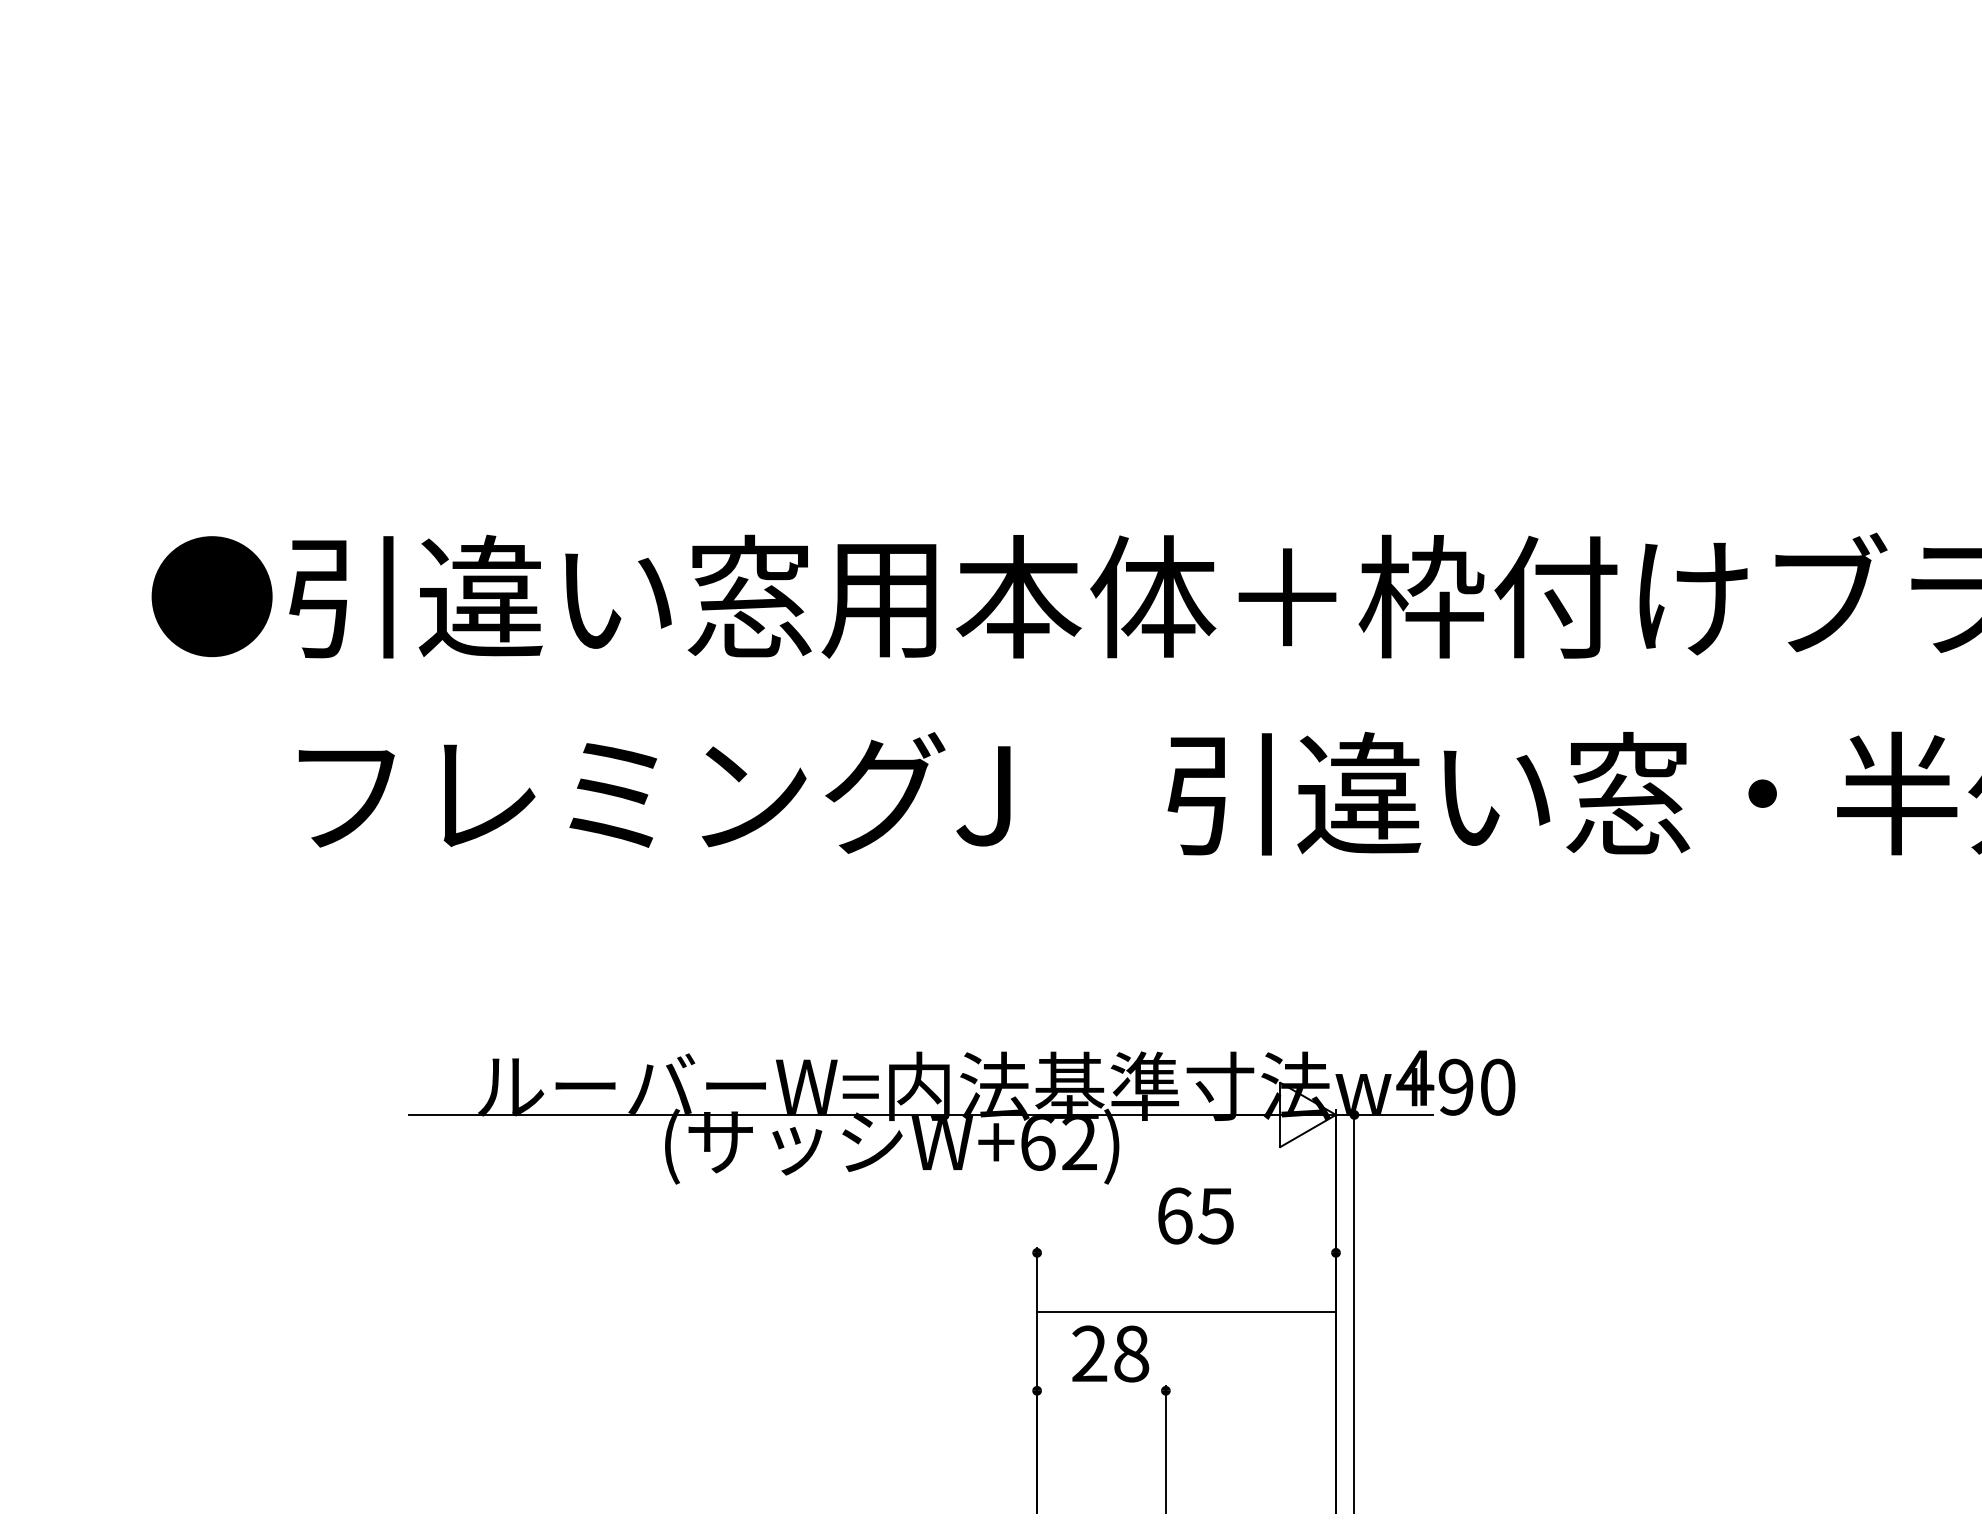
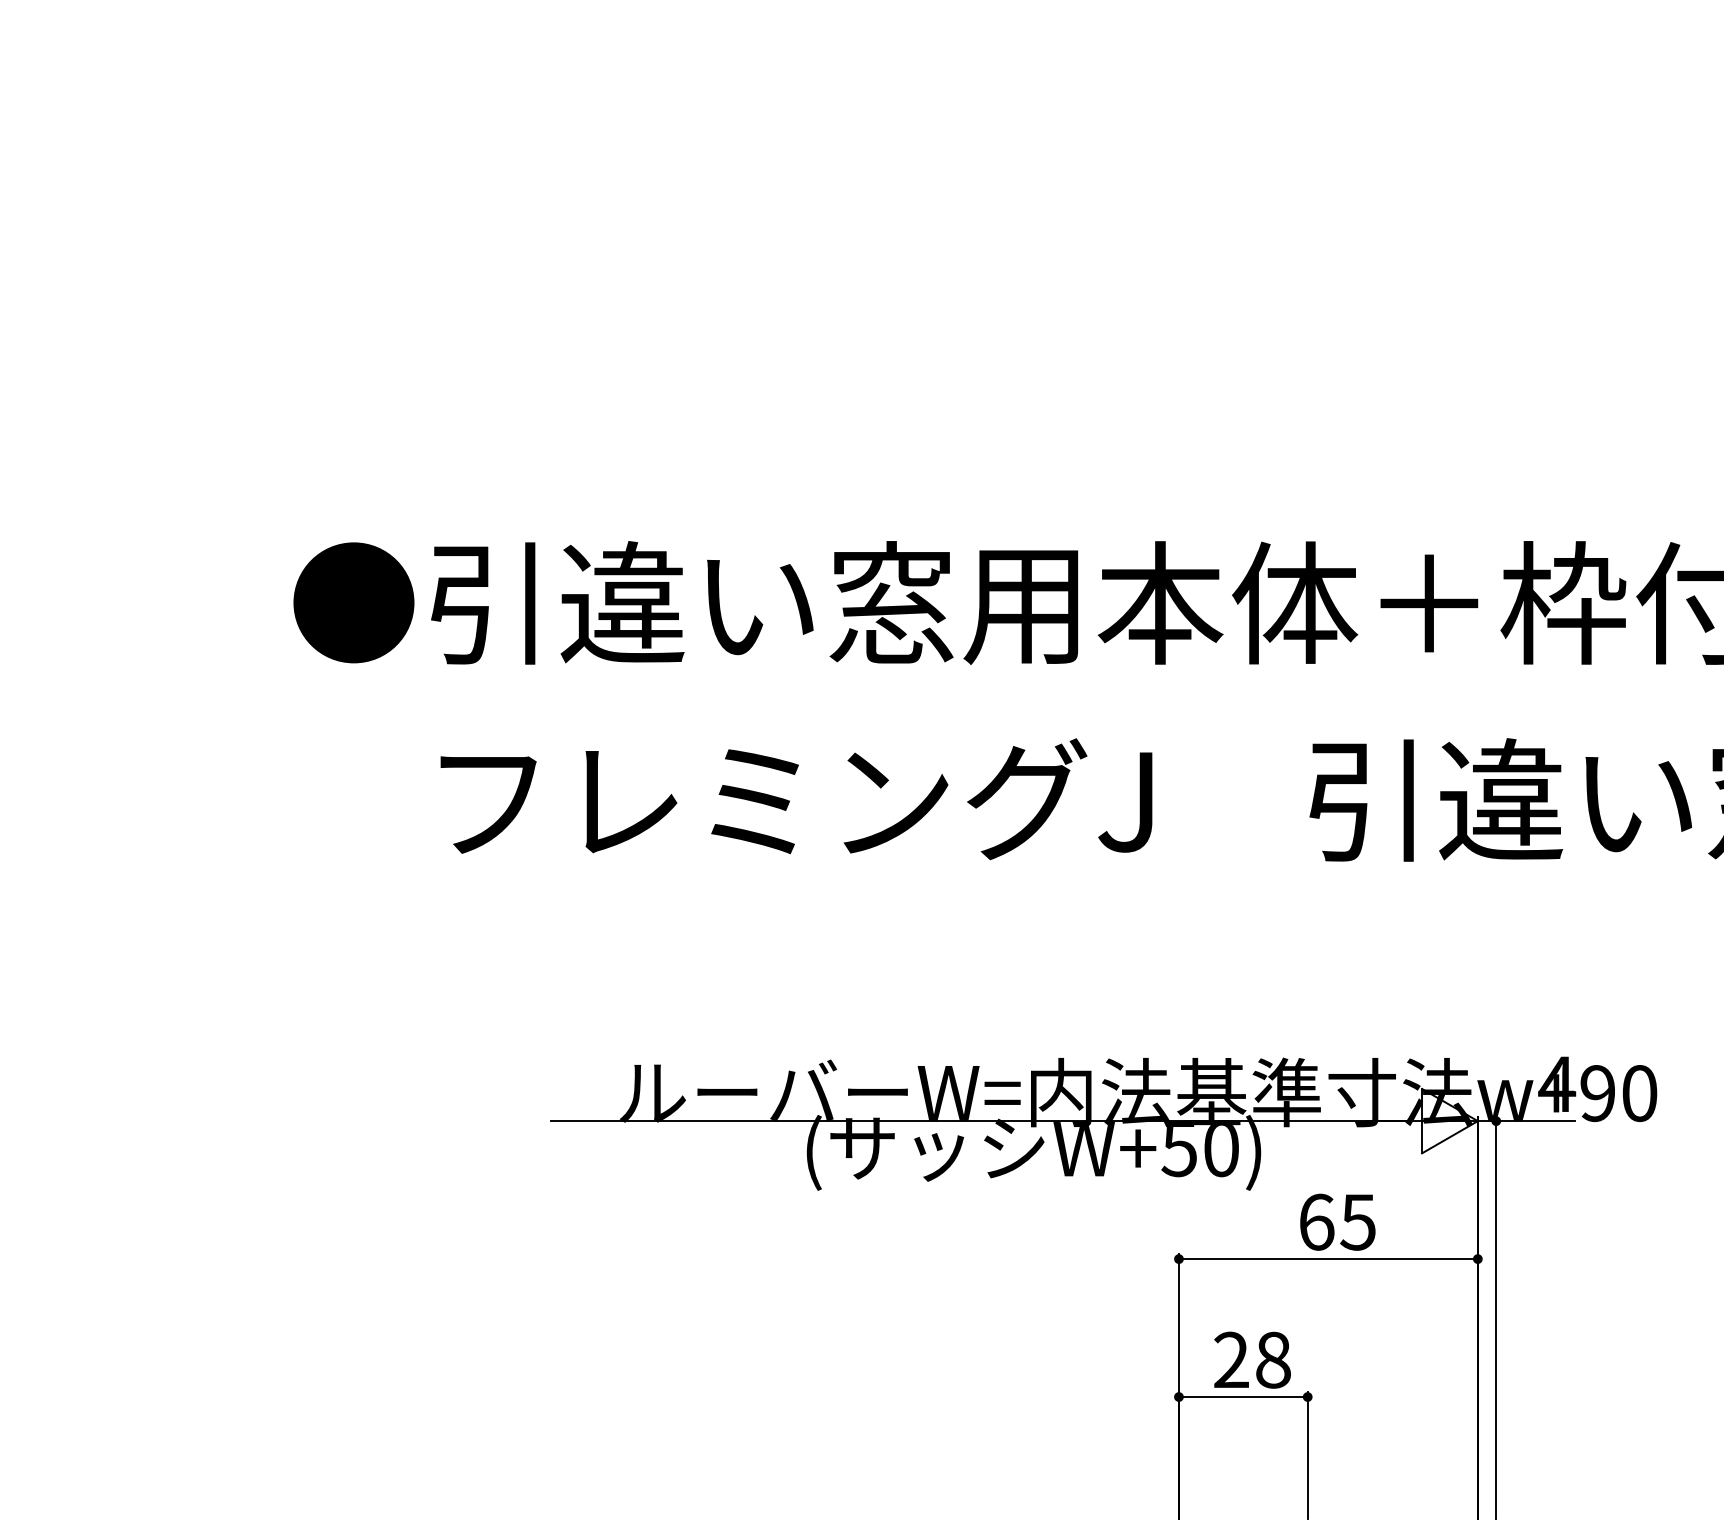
text: (1058, 1143) -> (1200, 1149), W+62) -> W+50)
line: (1186, 1311) -> (1328, 1258), moved
line: (1101, 1390) -> (1243, 1396), added

